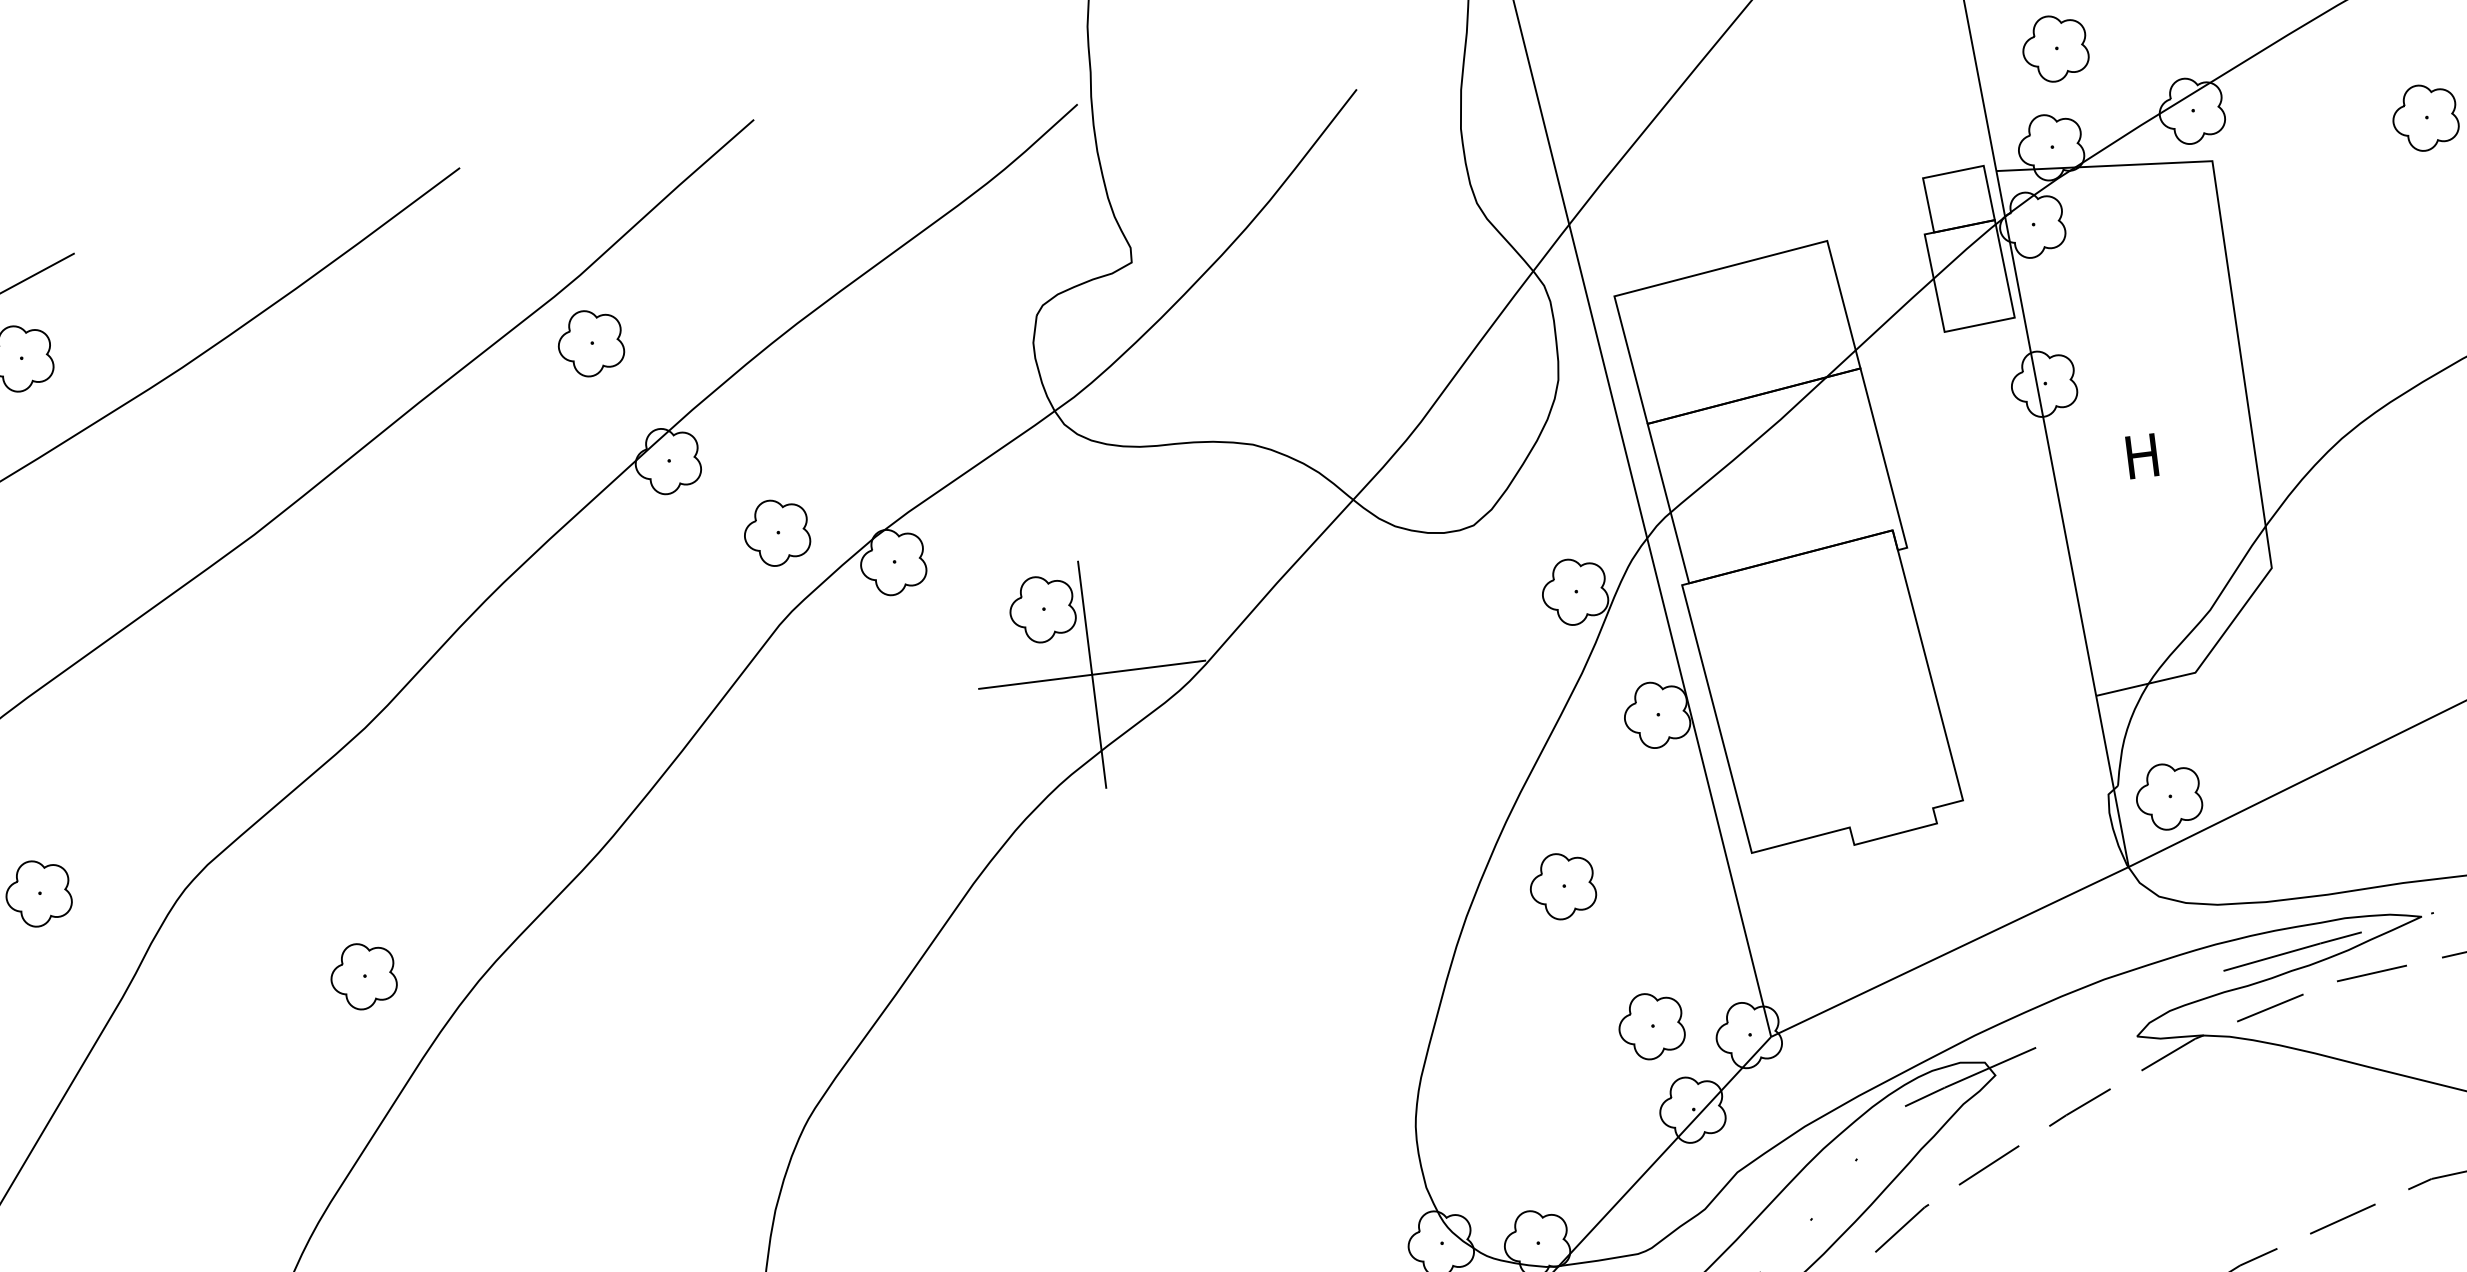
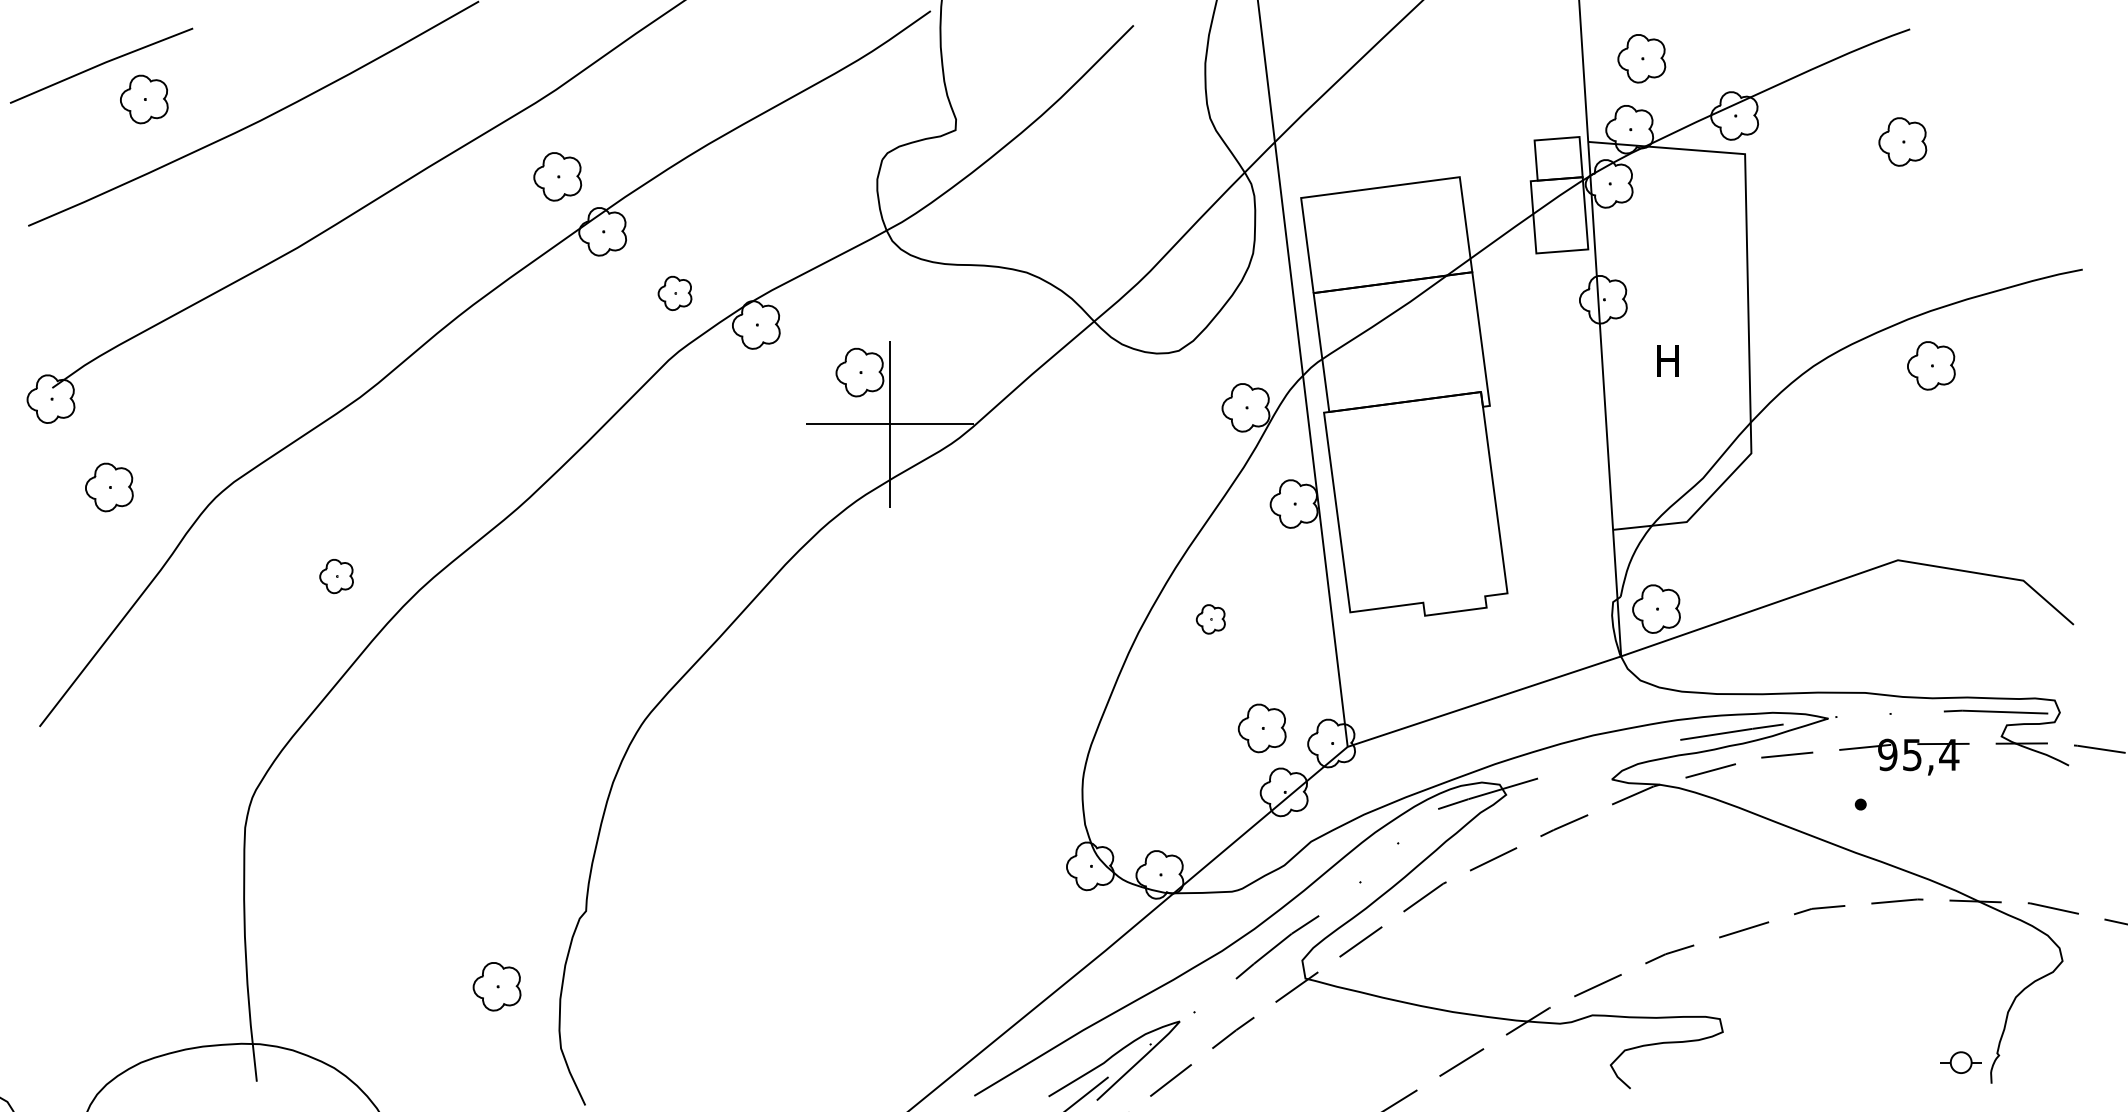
part: (590, 342) -> (557, 176), moved
part: (776, 532) -> (674, 293), size x0.7
part: (1562, 886) -> (1210, 619), size x0.6
part: (363, 976) -> (336, 576), size x0.7

